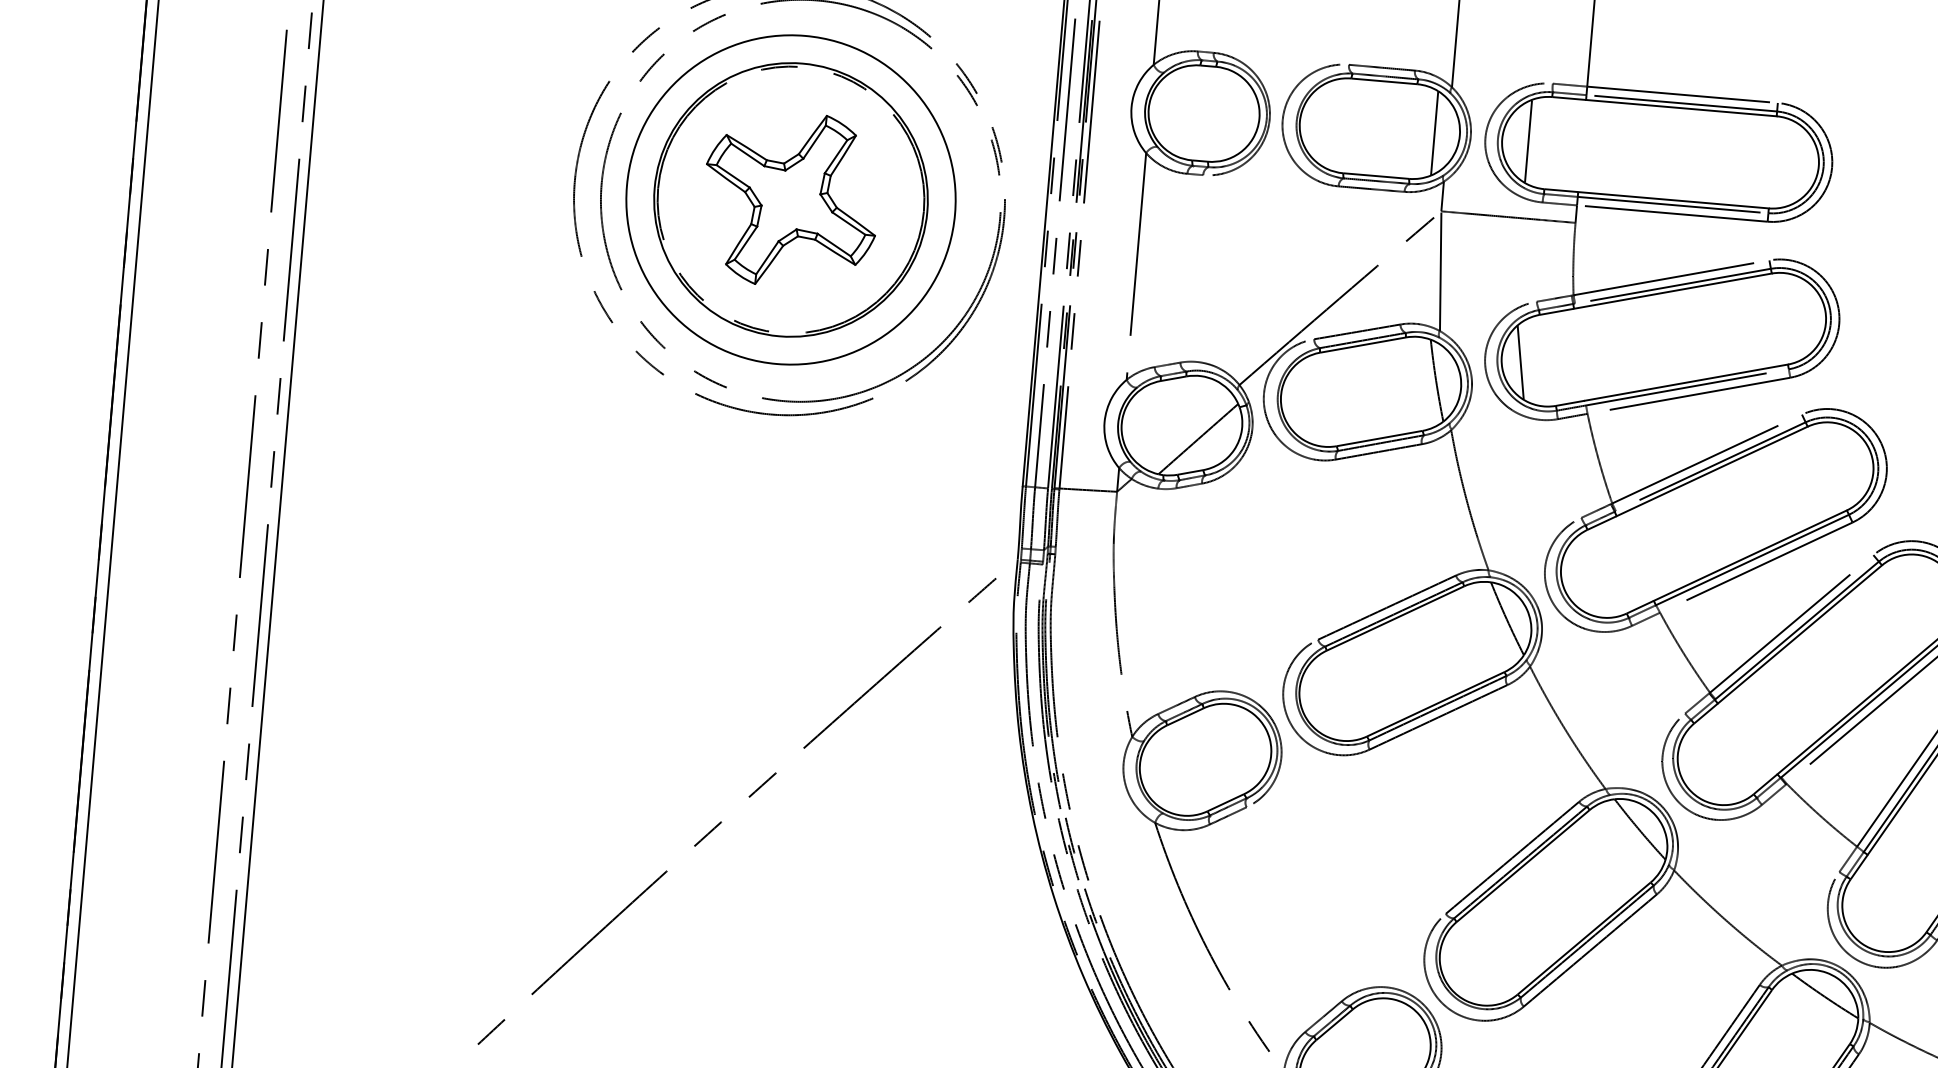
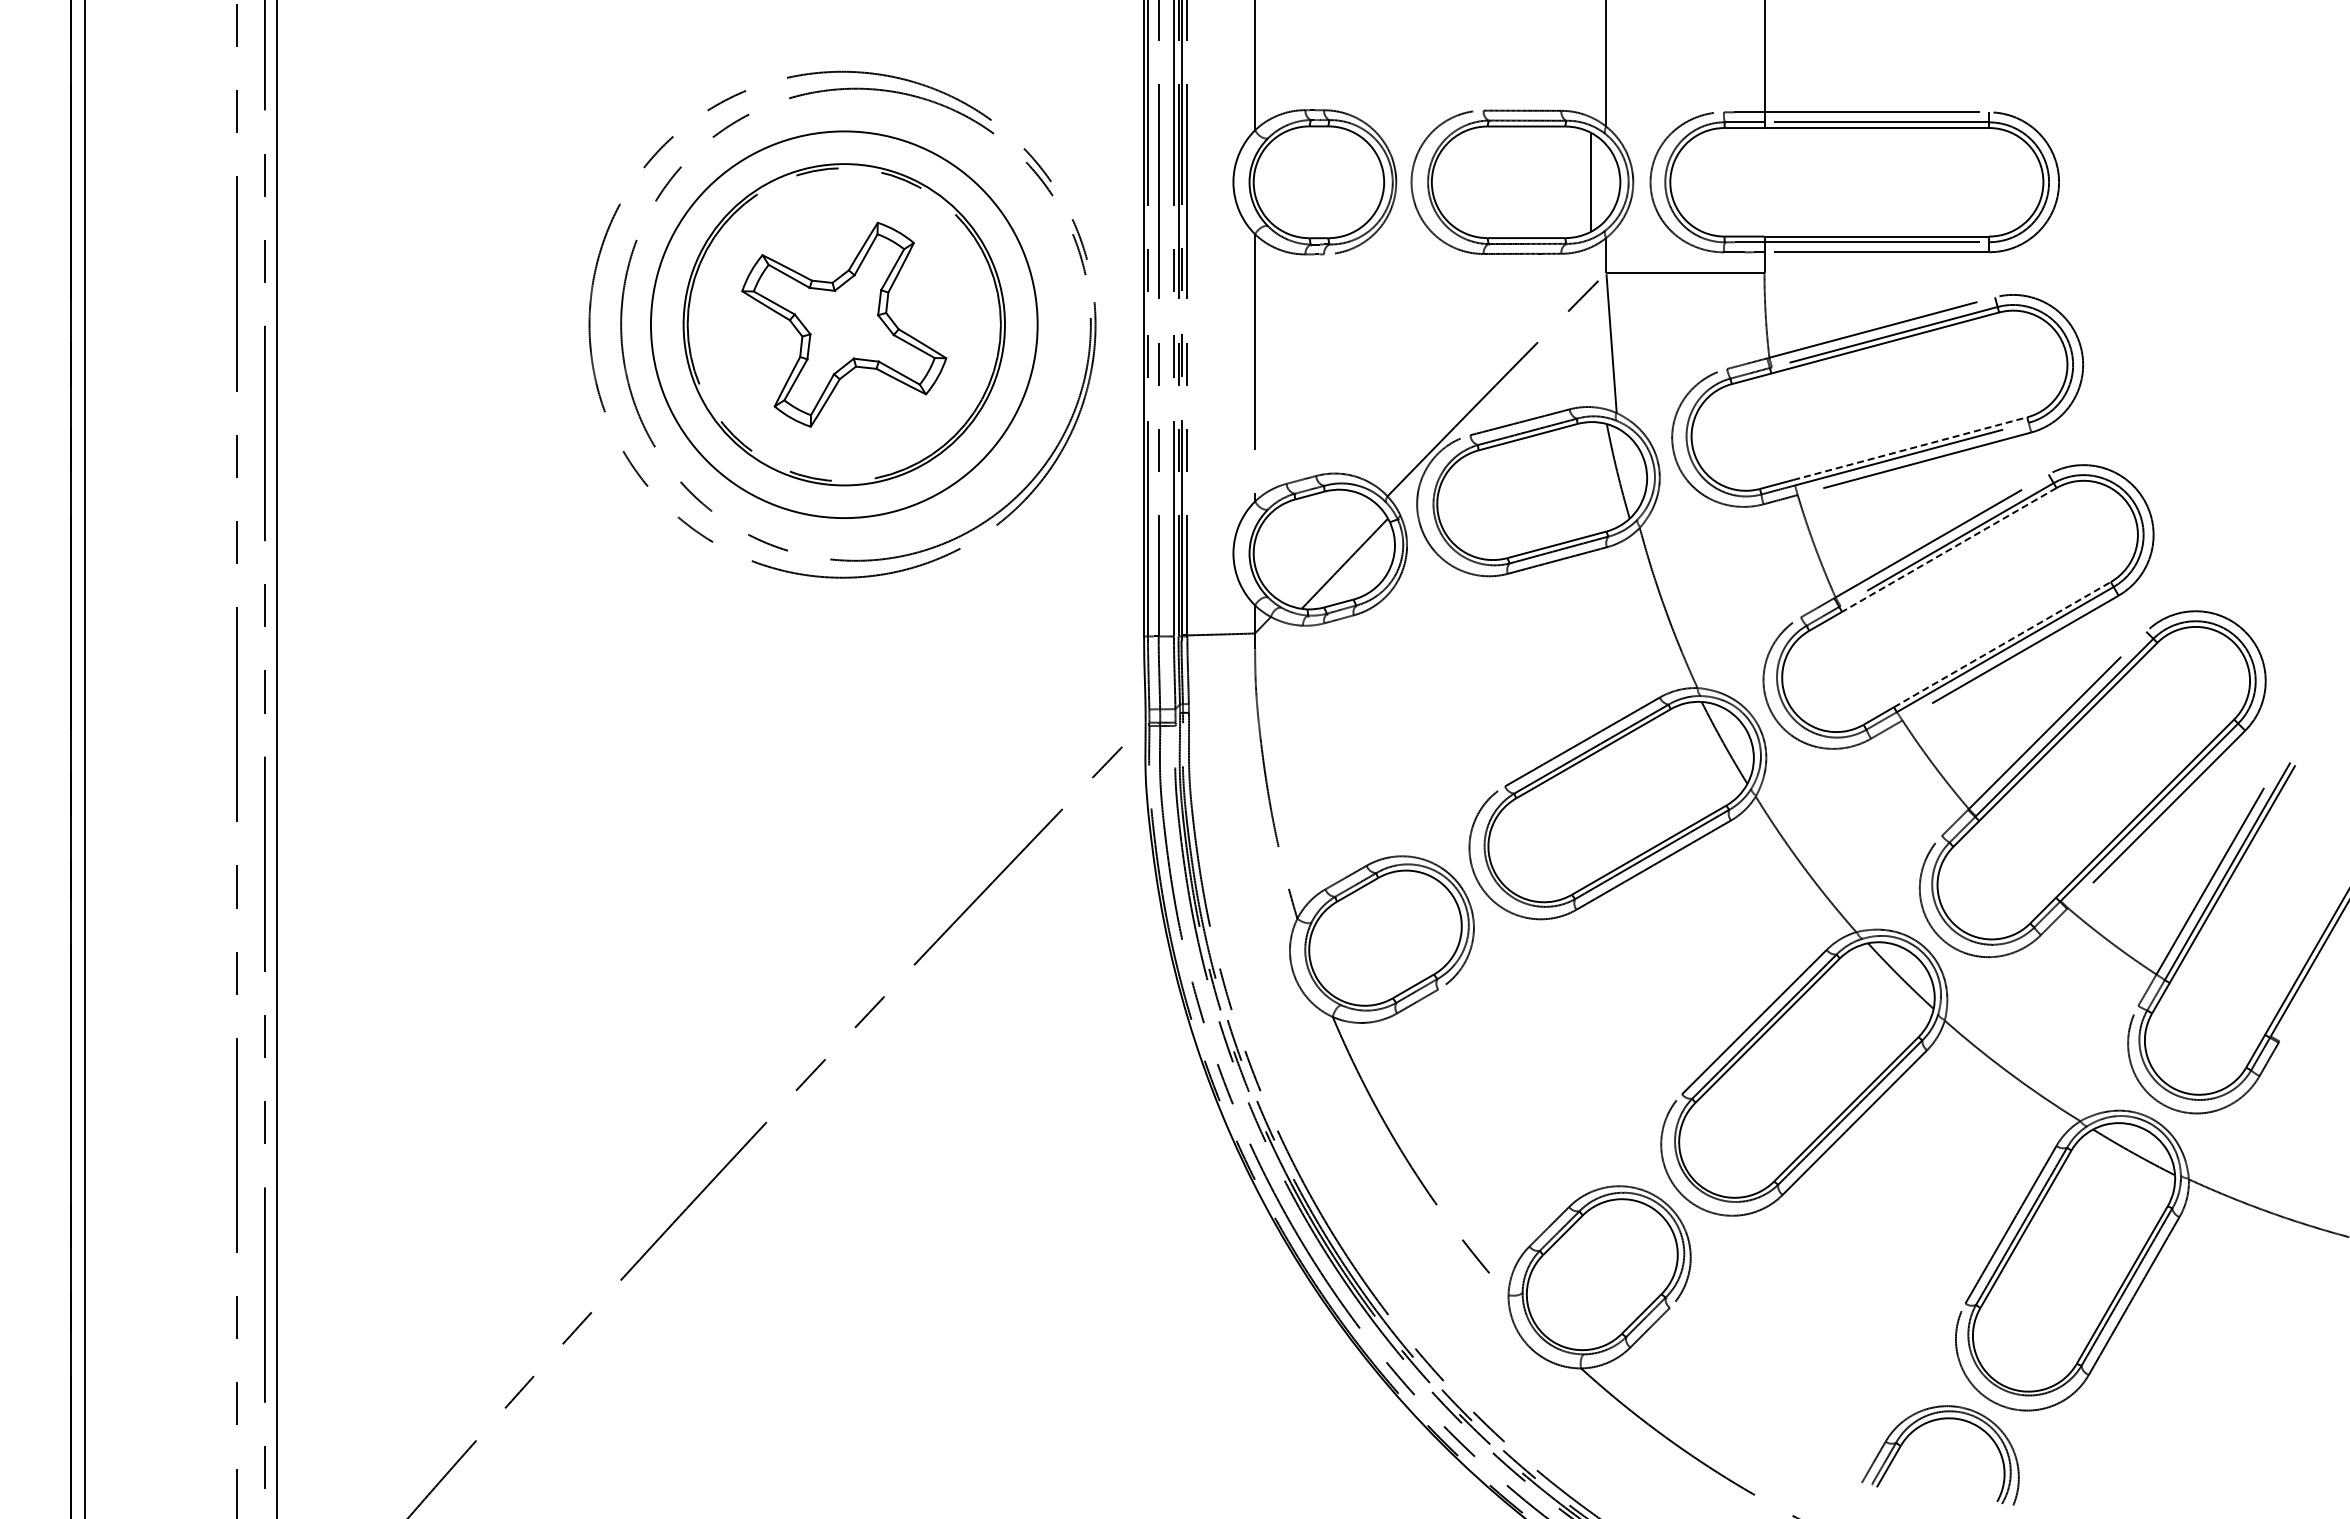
line: (1528, 141) -> (1701, 182), removed
line: (1520, 362) -> (1714, 441), removed
line: (1686, 382) -> (1910, 448), solid -> dashed
line: (1712, 471) -> (1949, 549), solid -> dashed
line: (1750, 555) -> (2002, 644), solid -> dashed

